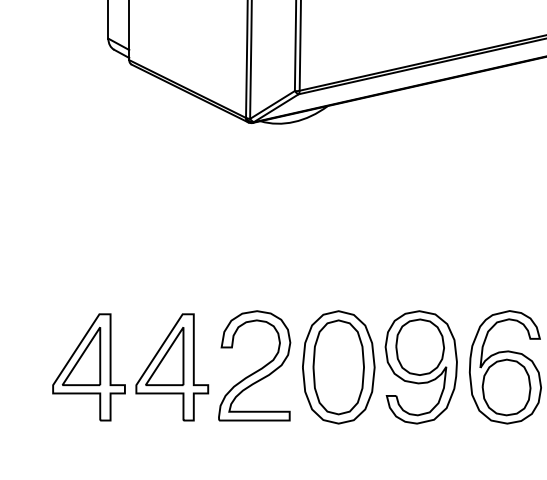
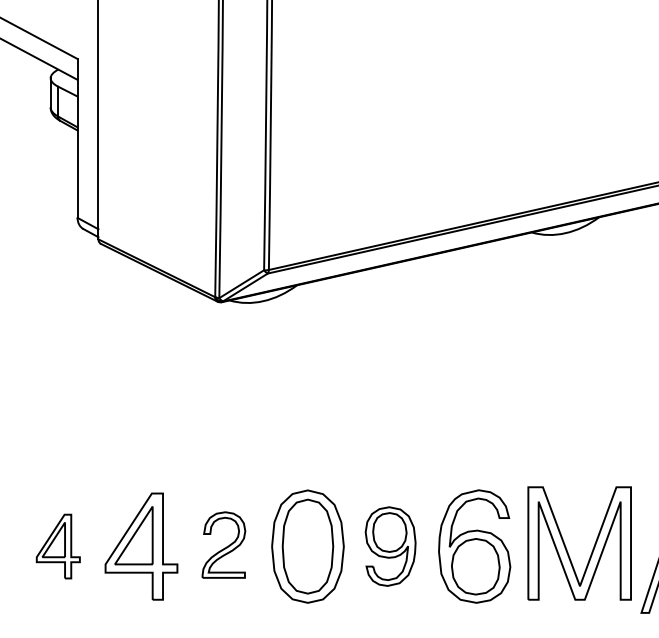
part: (254, 365) -> (223, 544), size x0.6
part: (89, 367) -> (58, 546), size x0.6
part: (421, 367) -> (390, 546), size x0.7

